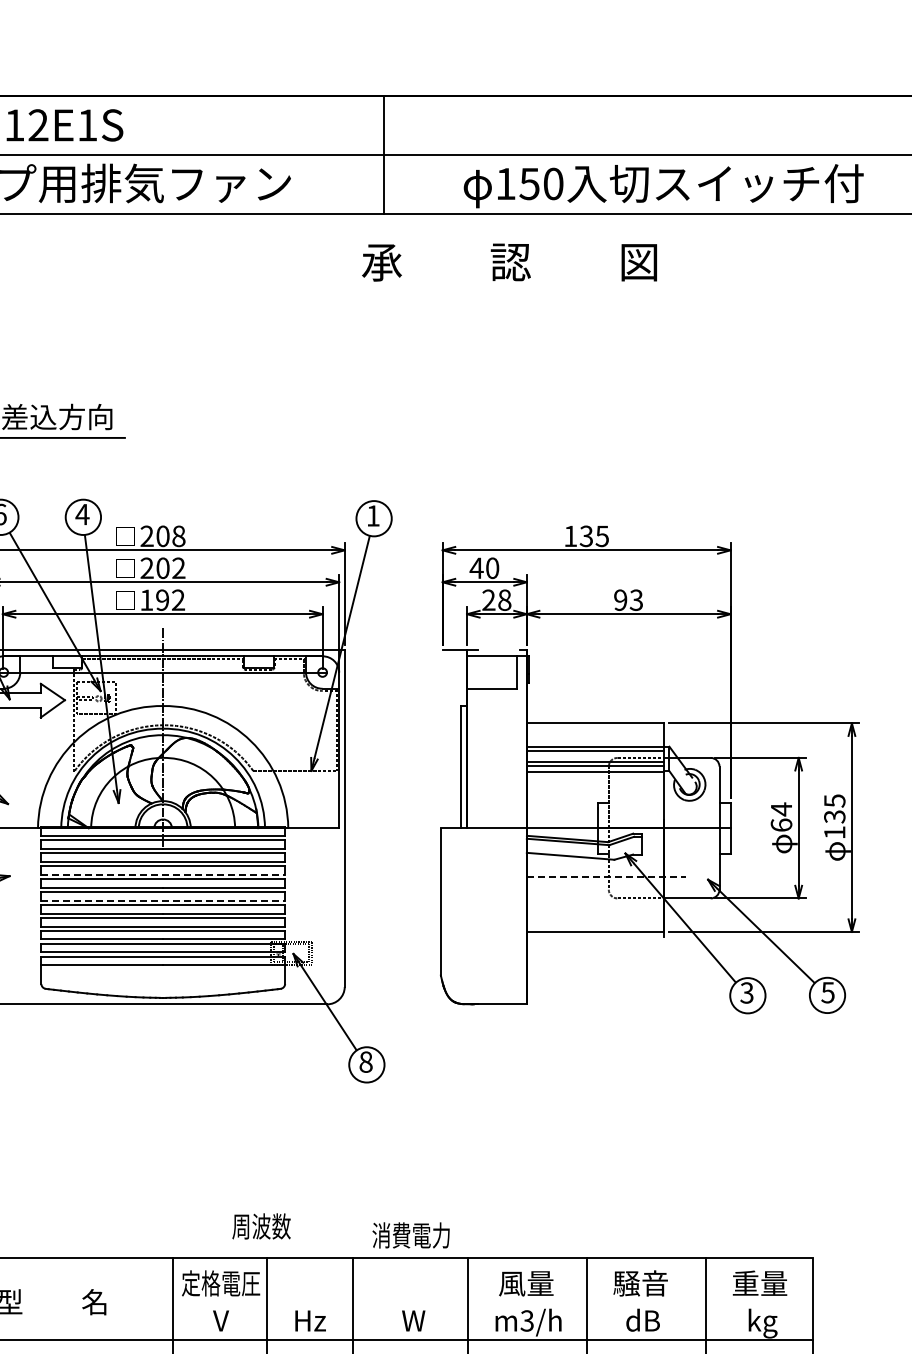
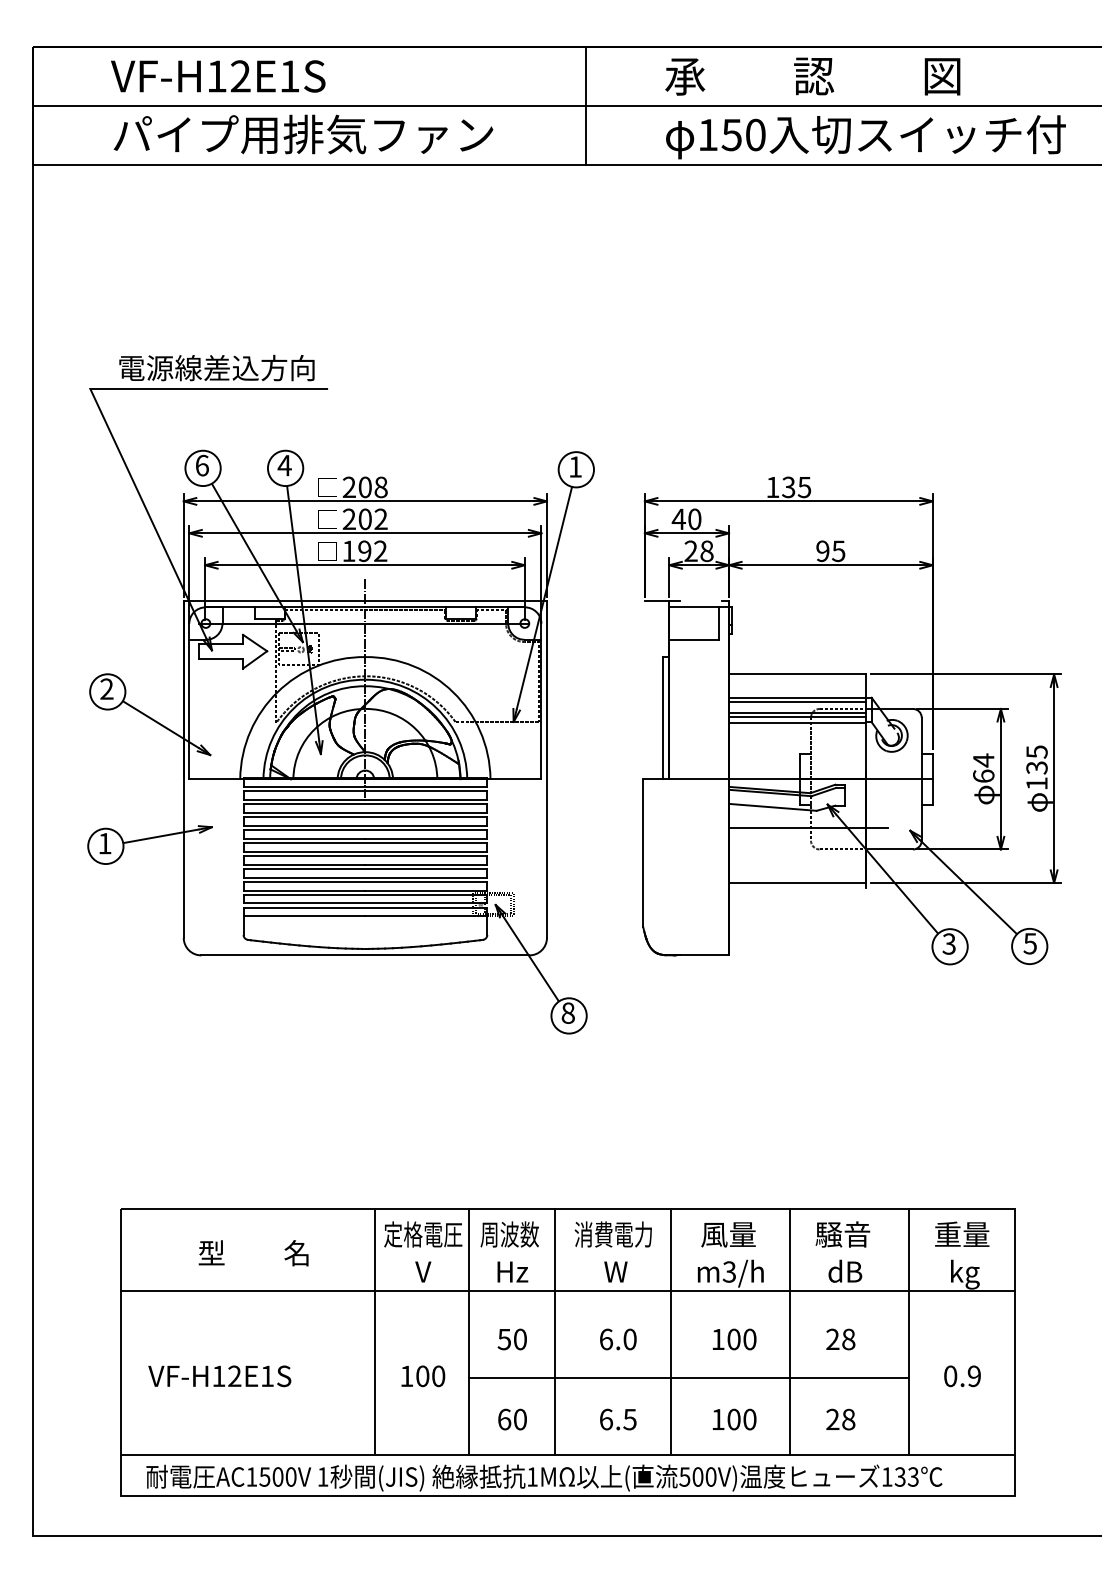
text: (509, 262) -> (812, 76), moved
text: (636, 599) -> (838, 550), 93 -> 95
line: (163, 874) -> (365, 825), dashed -> solid
line: (606, 876) -> (808, 827), dashed -> solid
line: (163, 900) -> (365, 851), dashed -> solid
text: (261, 1226) -> (509, 1234), moved
text: (410, 1235) -> (612, 1234), moved

